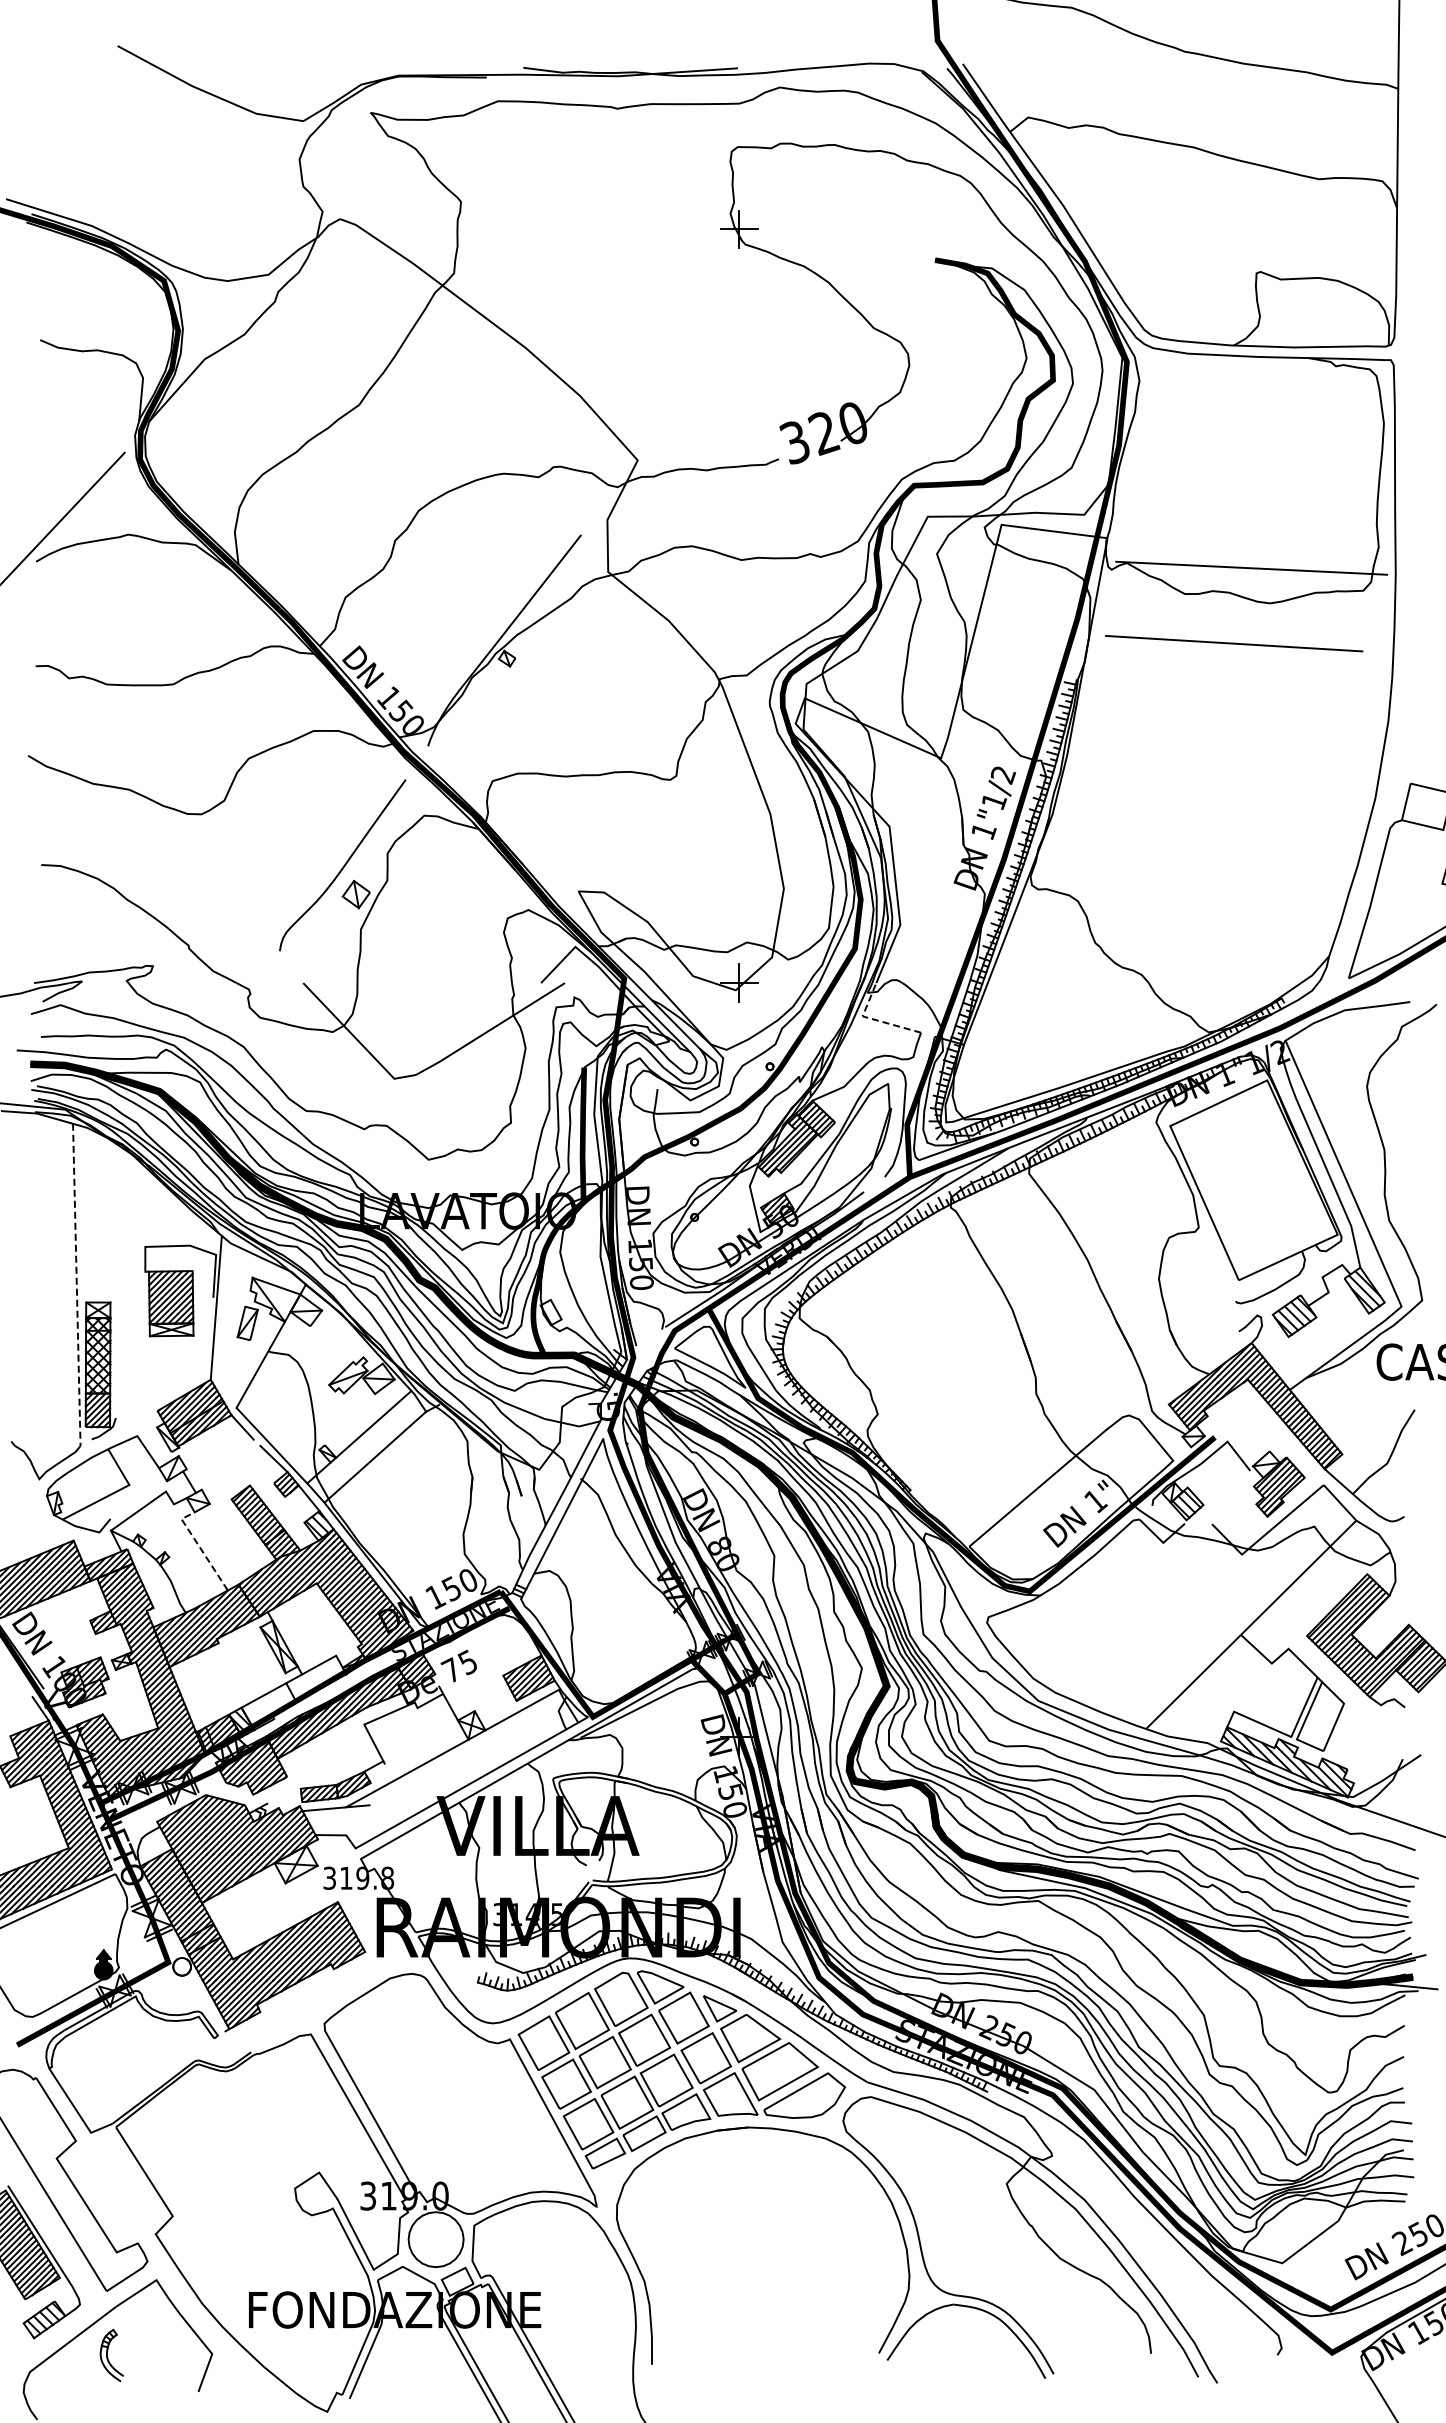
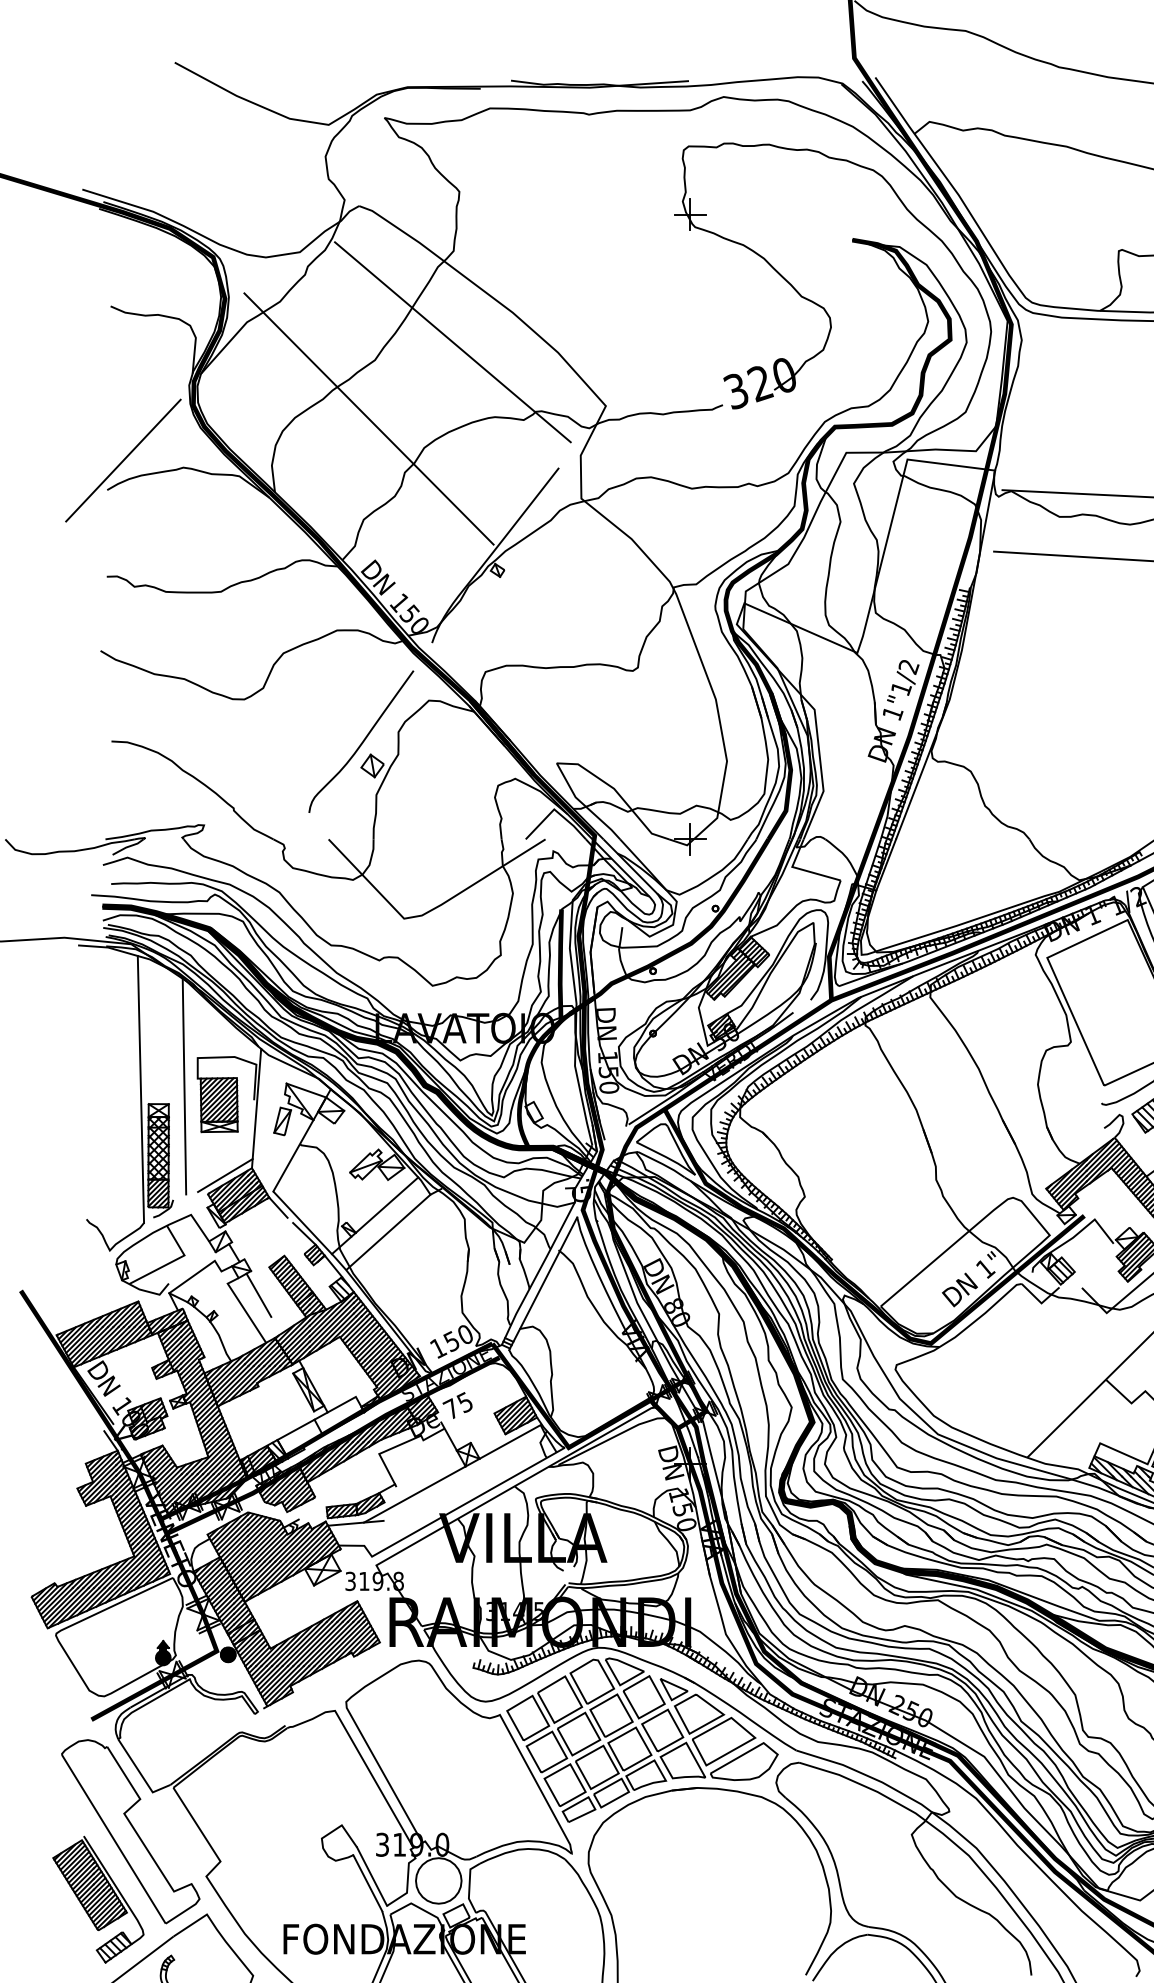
line: (452, 383) -> (452, 342), added
line: (351, 475) -> (368, 418), added
line: (873, 1019) -> (801, 869), dashed -> solid
line: (129, 1280) -> (184, 1085), added
line: (76, 1285) -> (140, 1090), dashed -> solid
line: (178, 1388) -> (225, 1175), added
line: (219, 1533) -> (259, 1295), added
line: (199, 1547) -> (242, 1307), dashed -> solid
fill: (182, 1966) -> (228, 1654), added

